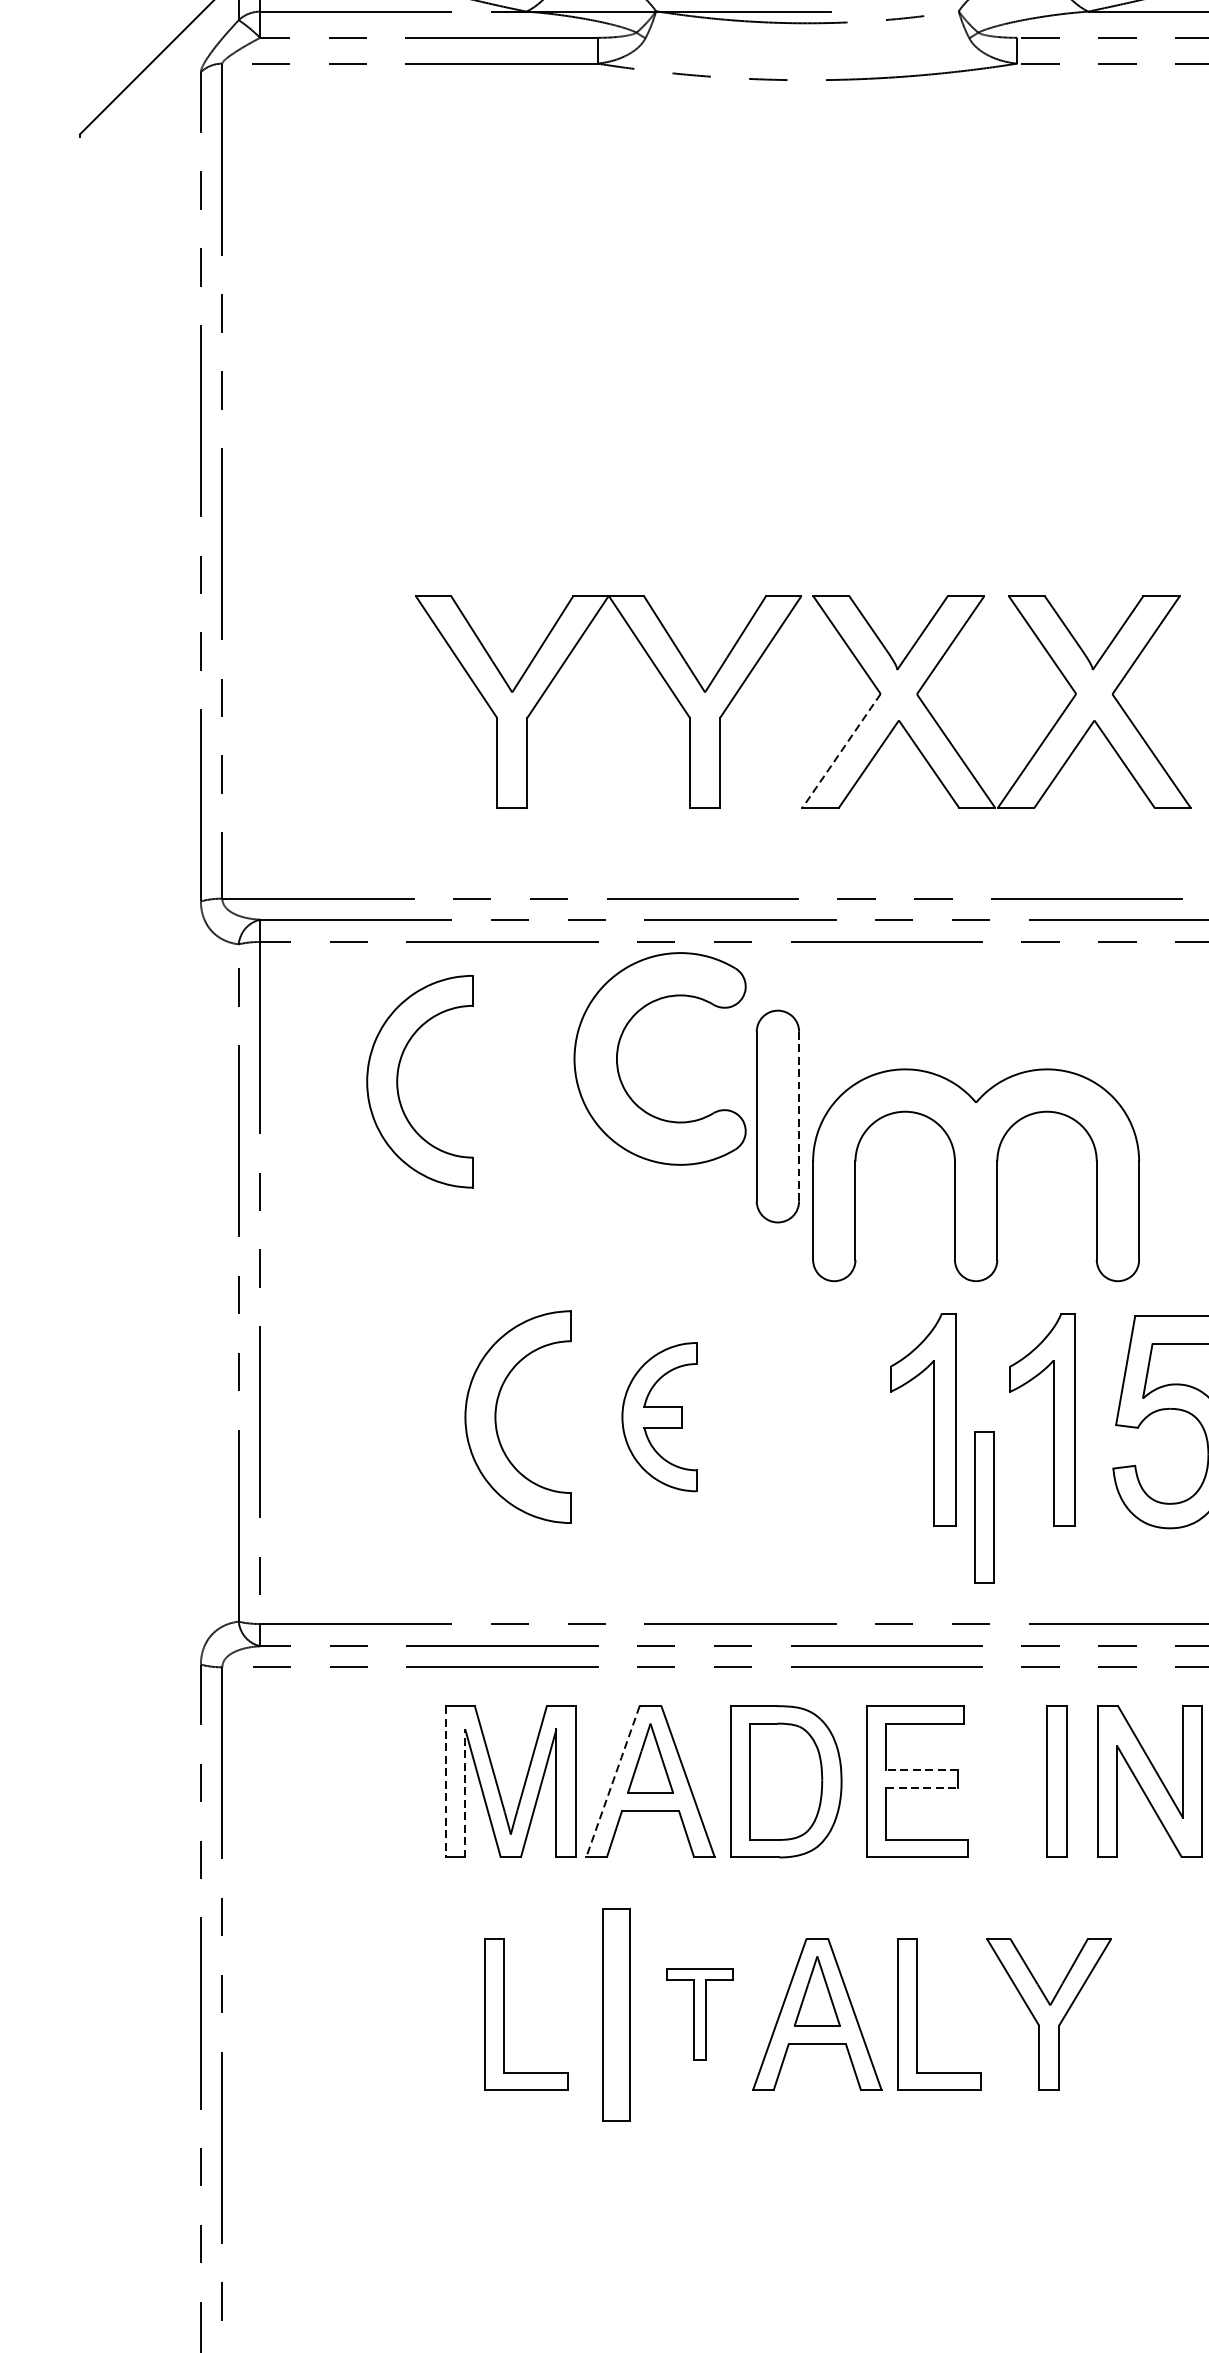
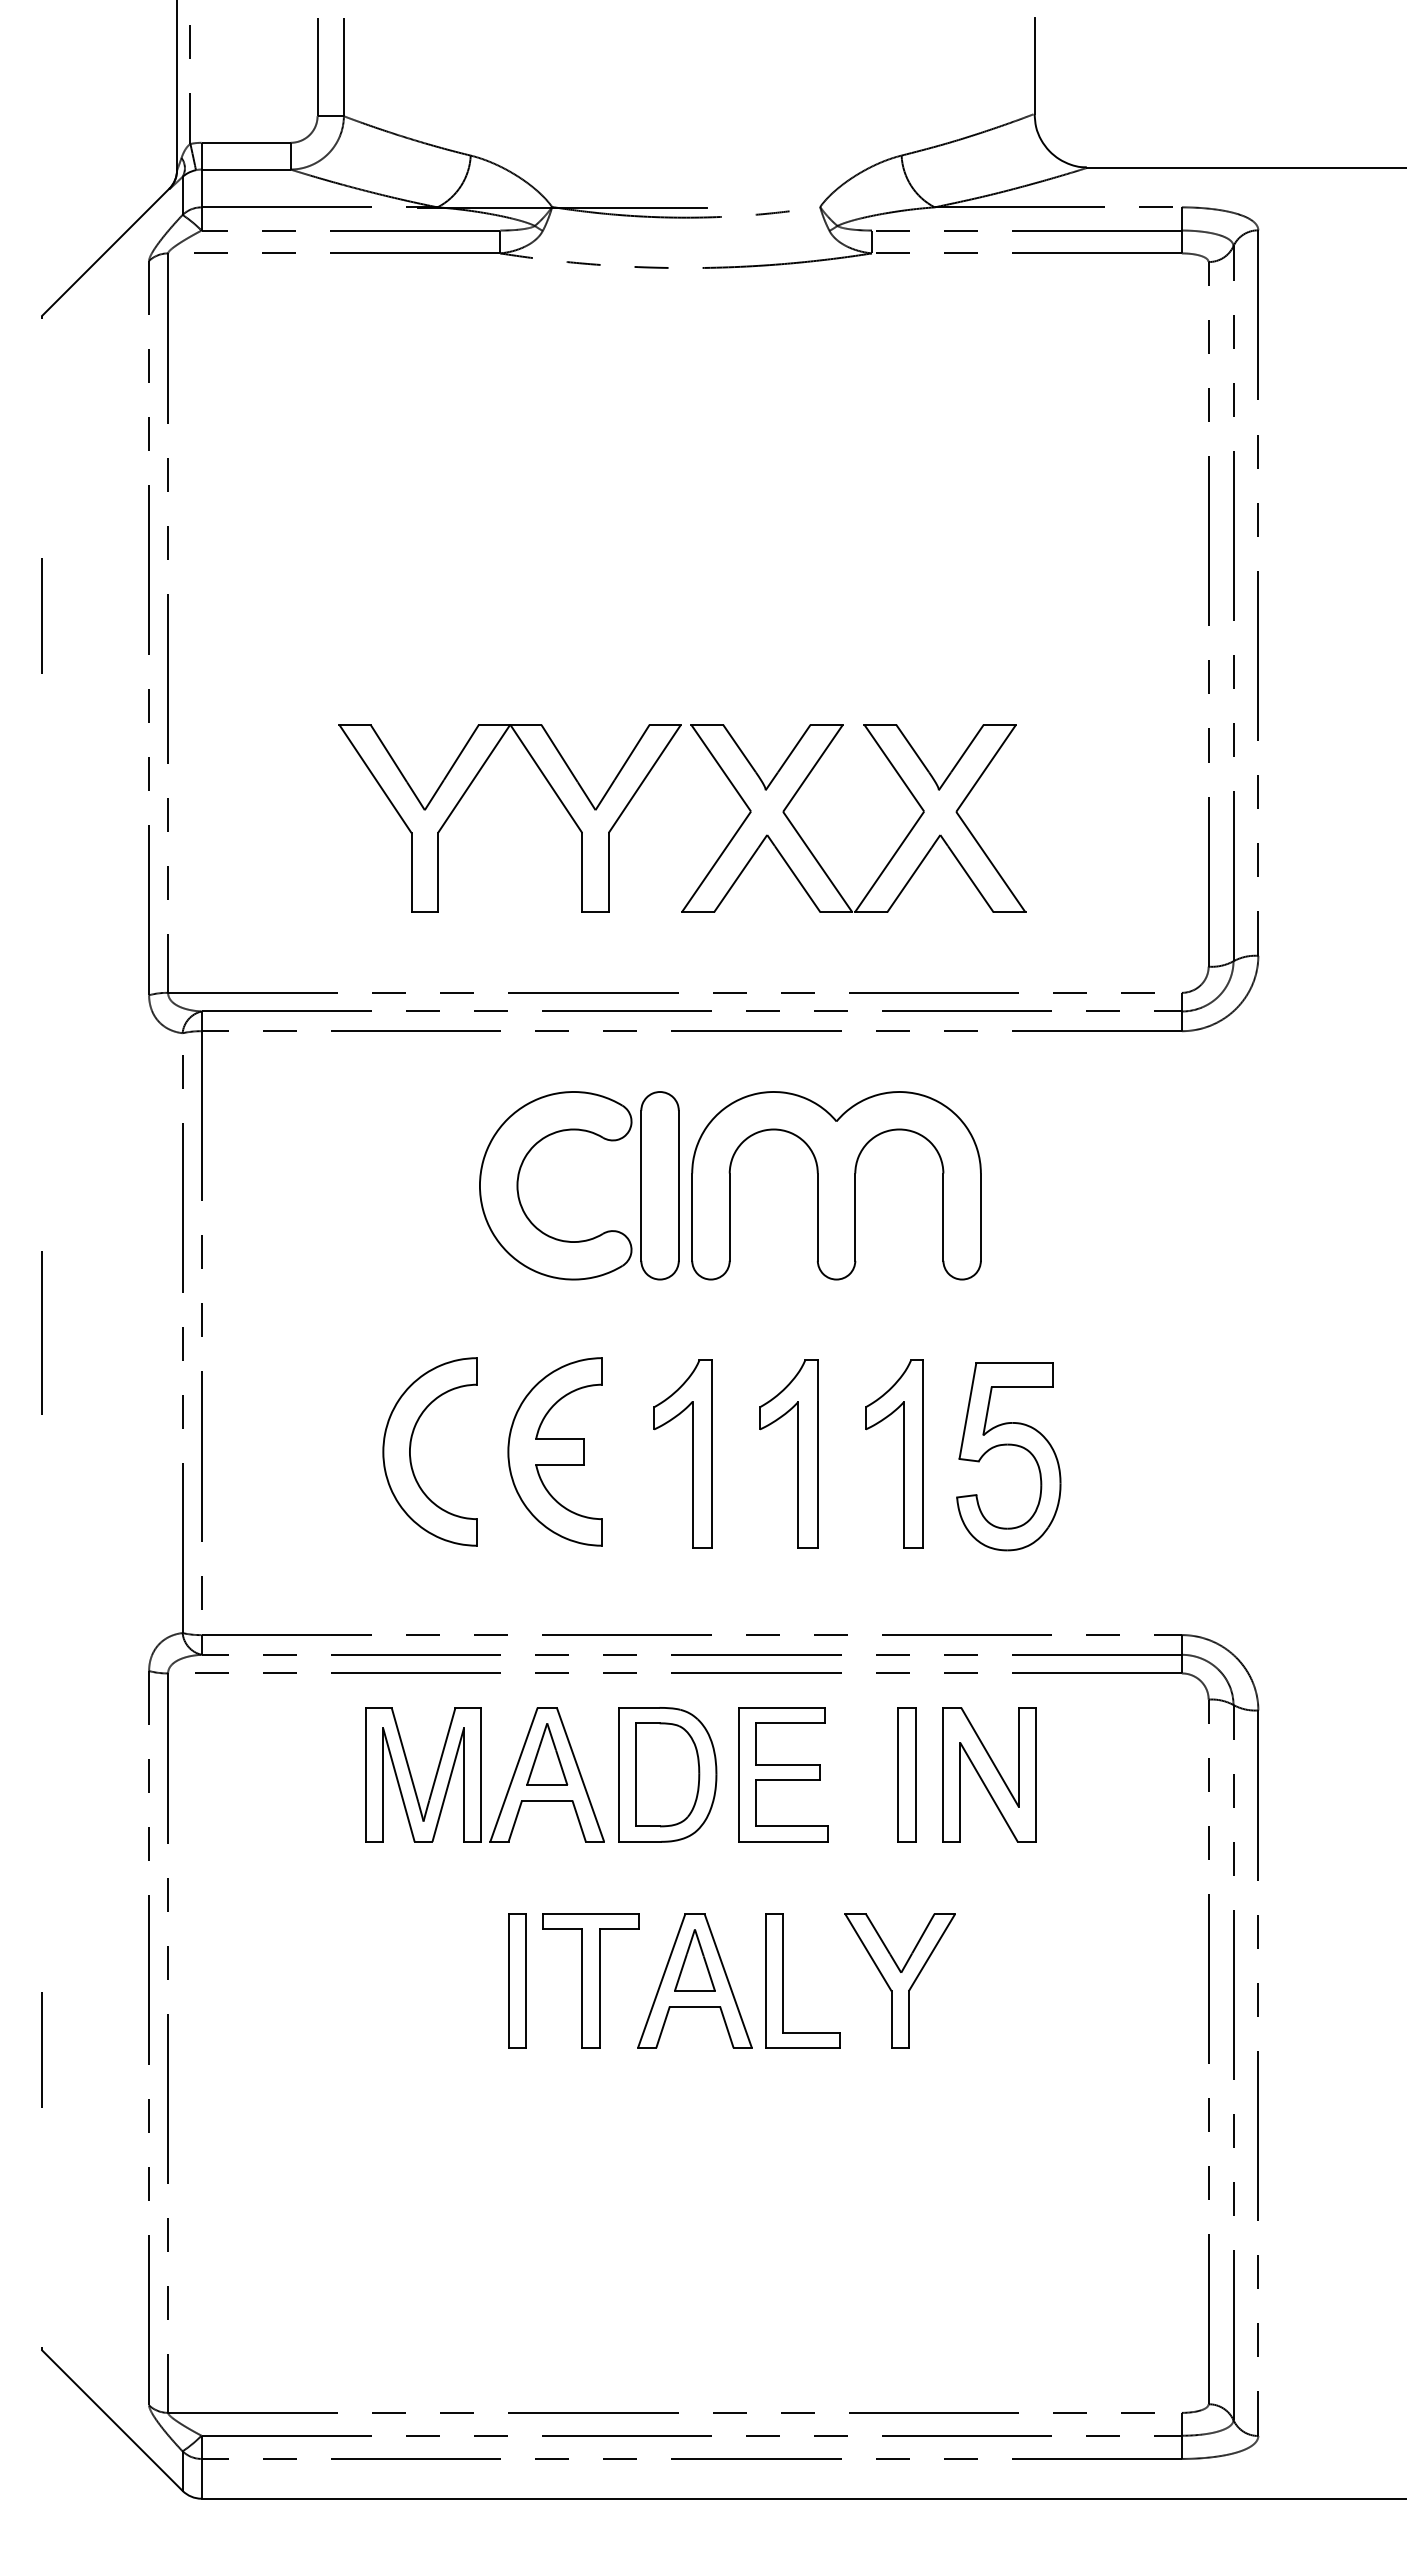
line: (80, 473) -> (42, 616), added
line: (841, 750) -> (716, 861), dashed -> solid
part: (619, 1049) -> (519, 1177), moved
part: (398, 1075) -> (324, 1149), removed
line: (798, 1116) -> (678, 1185), dashed -> solid
part: (976, 1174) -> (836, 1185), moved
line: (80, 1282) -> (42, 1332), added
part: (658, 1416) -> (554, 1451), size x1.43
part: (814, 1418) -> (692, 1453), added
part: (983, 1506) -> (842, 1531), removed
line: (921, 1770) -> (787, 1764), dashed -> solid
line: (446, 1781) -> (366, 1774), dashed -> solid
line: (613, 1781) -> (514, 1774), dashed -> solid
line: (921, 1788) -> (787, 1780), dashed -> solid
line: (465, 1793) -> (383, 1785), dashed -> solid
part: (504, 2014) -> (417, 1980), removed
part: (616, 2014) -> (517, 1980), size x0.71
part: (699, 2014) -> (590, 1980), size x1.67
line: (80, 2091) -> (42, 2049), added

